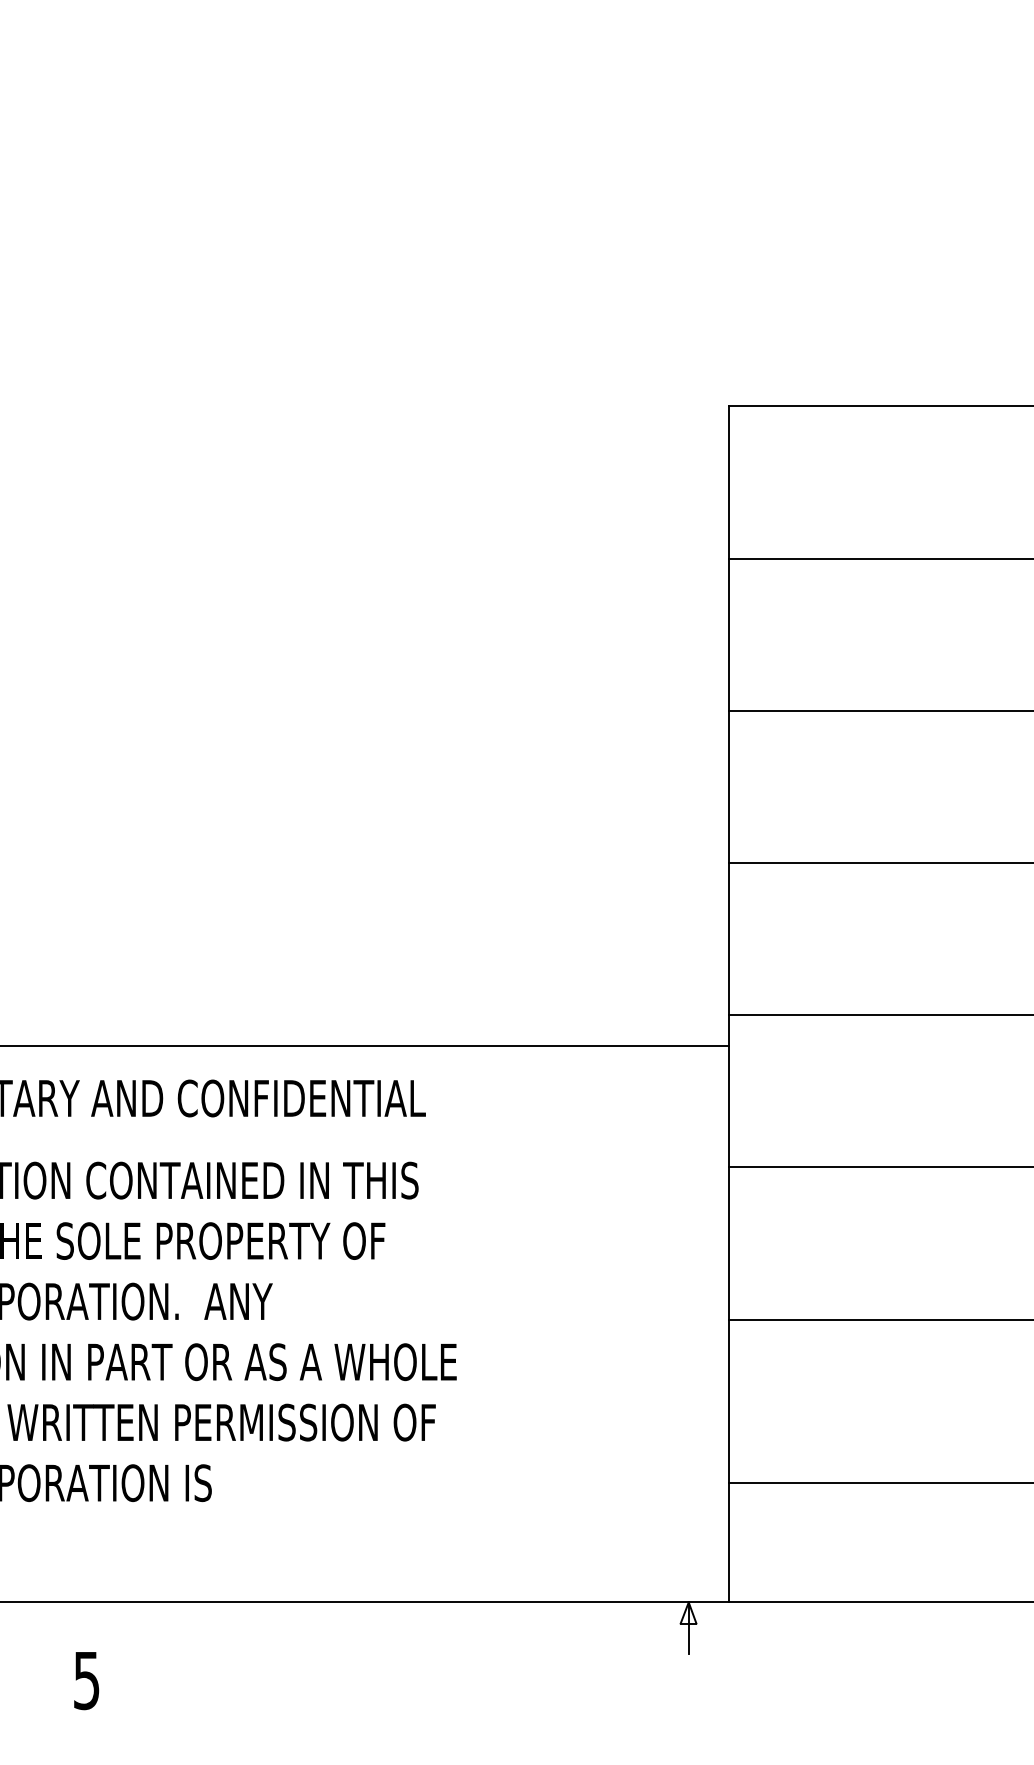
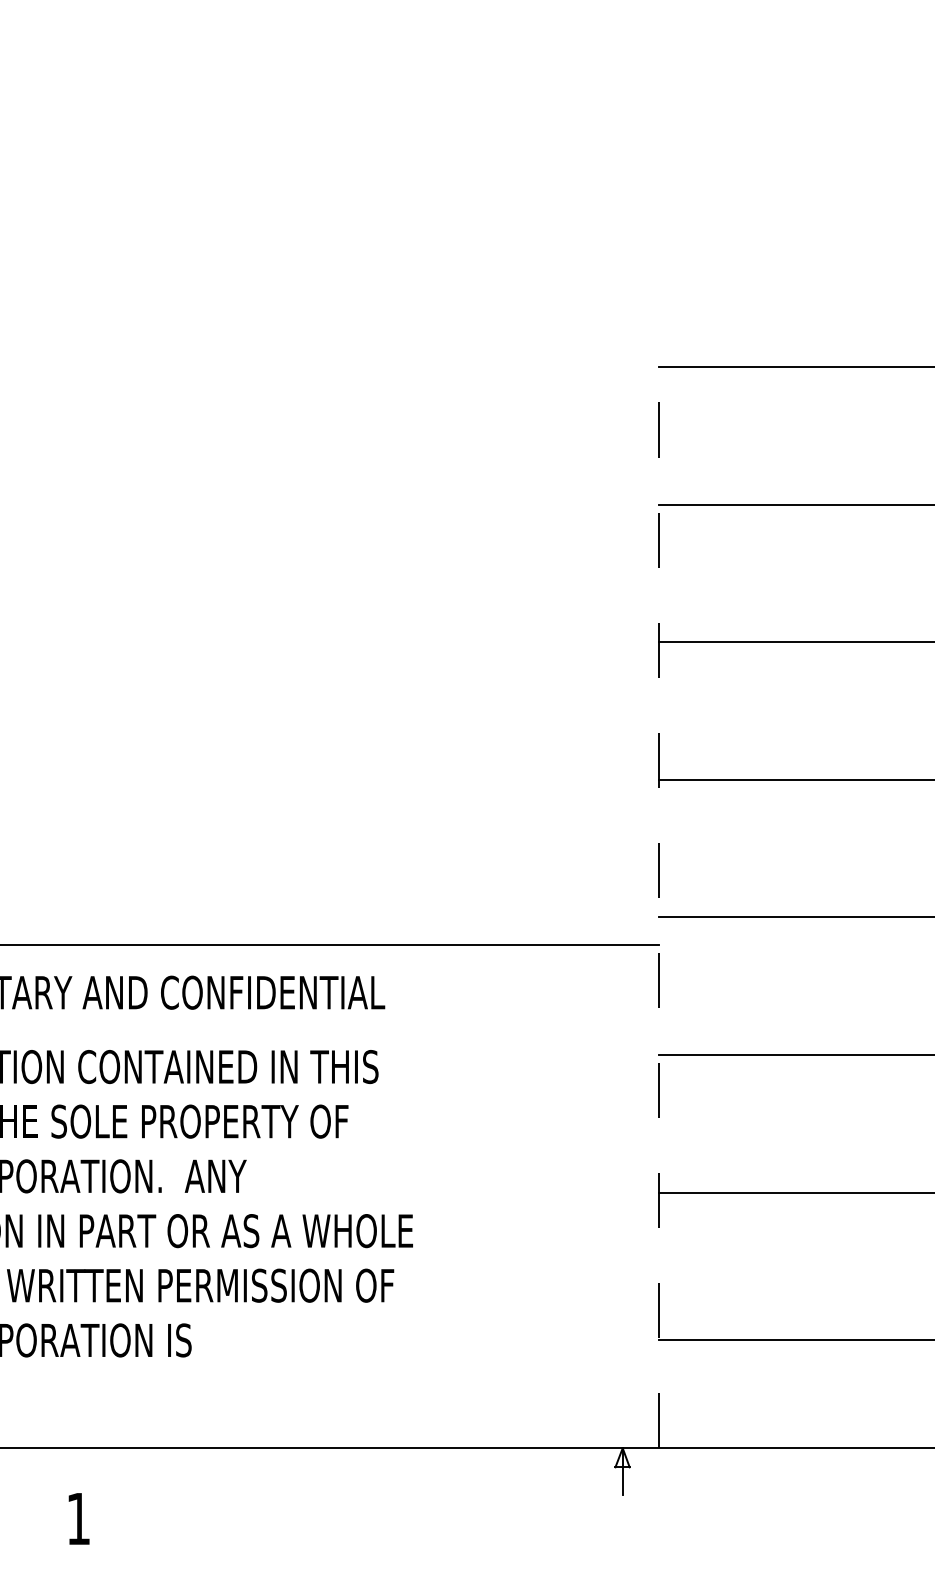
line: (729, 1003) -> (659, 906), solid -> dashed
text: (86, 1681) -> (78, 1519), 5 -> 1

